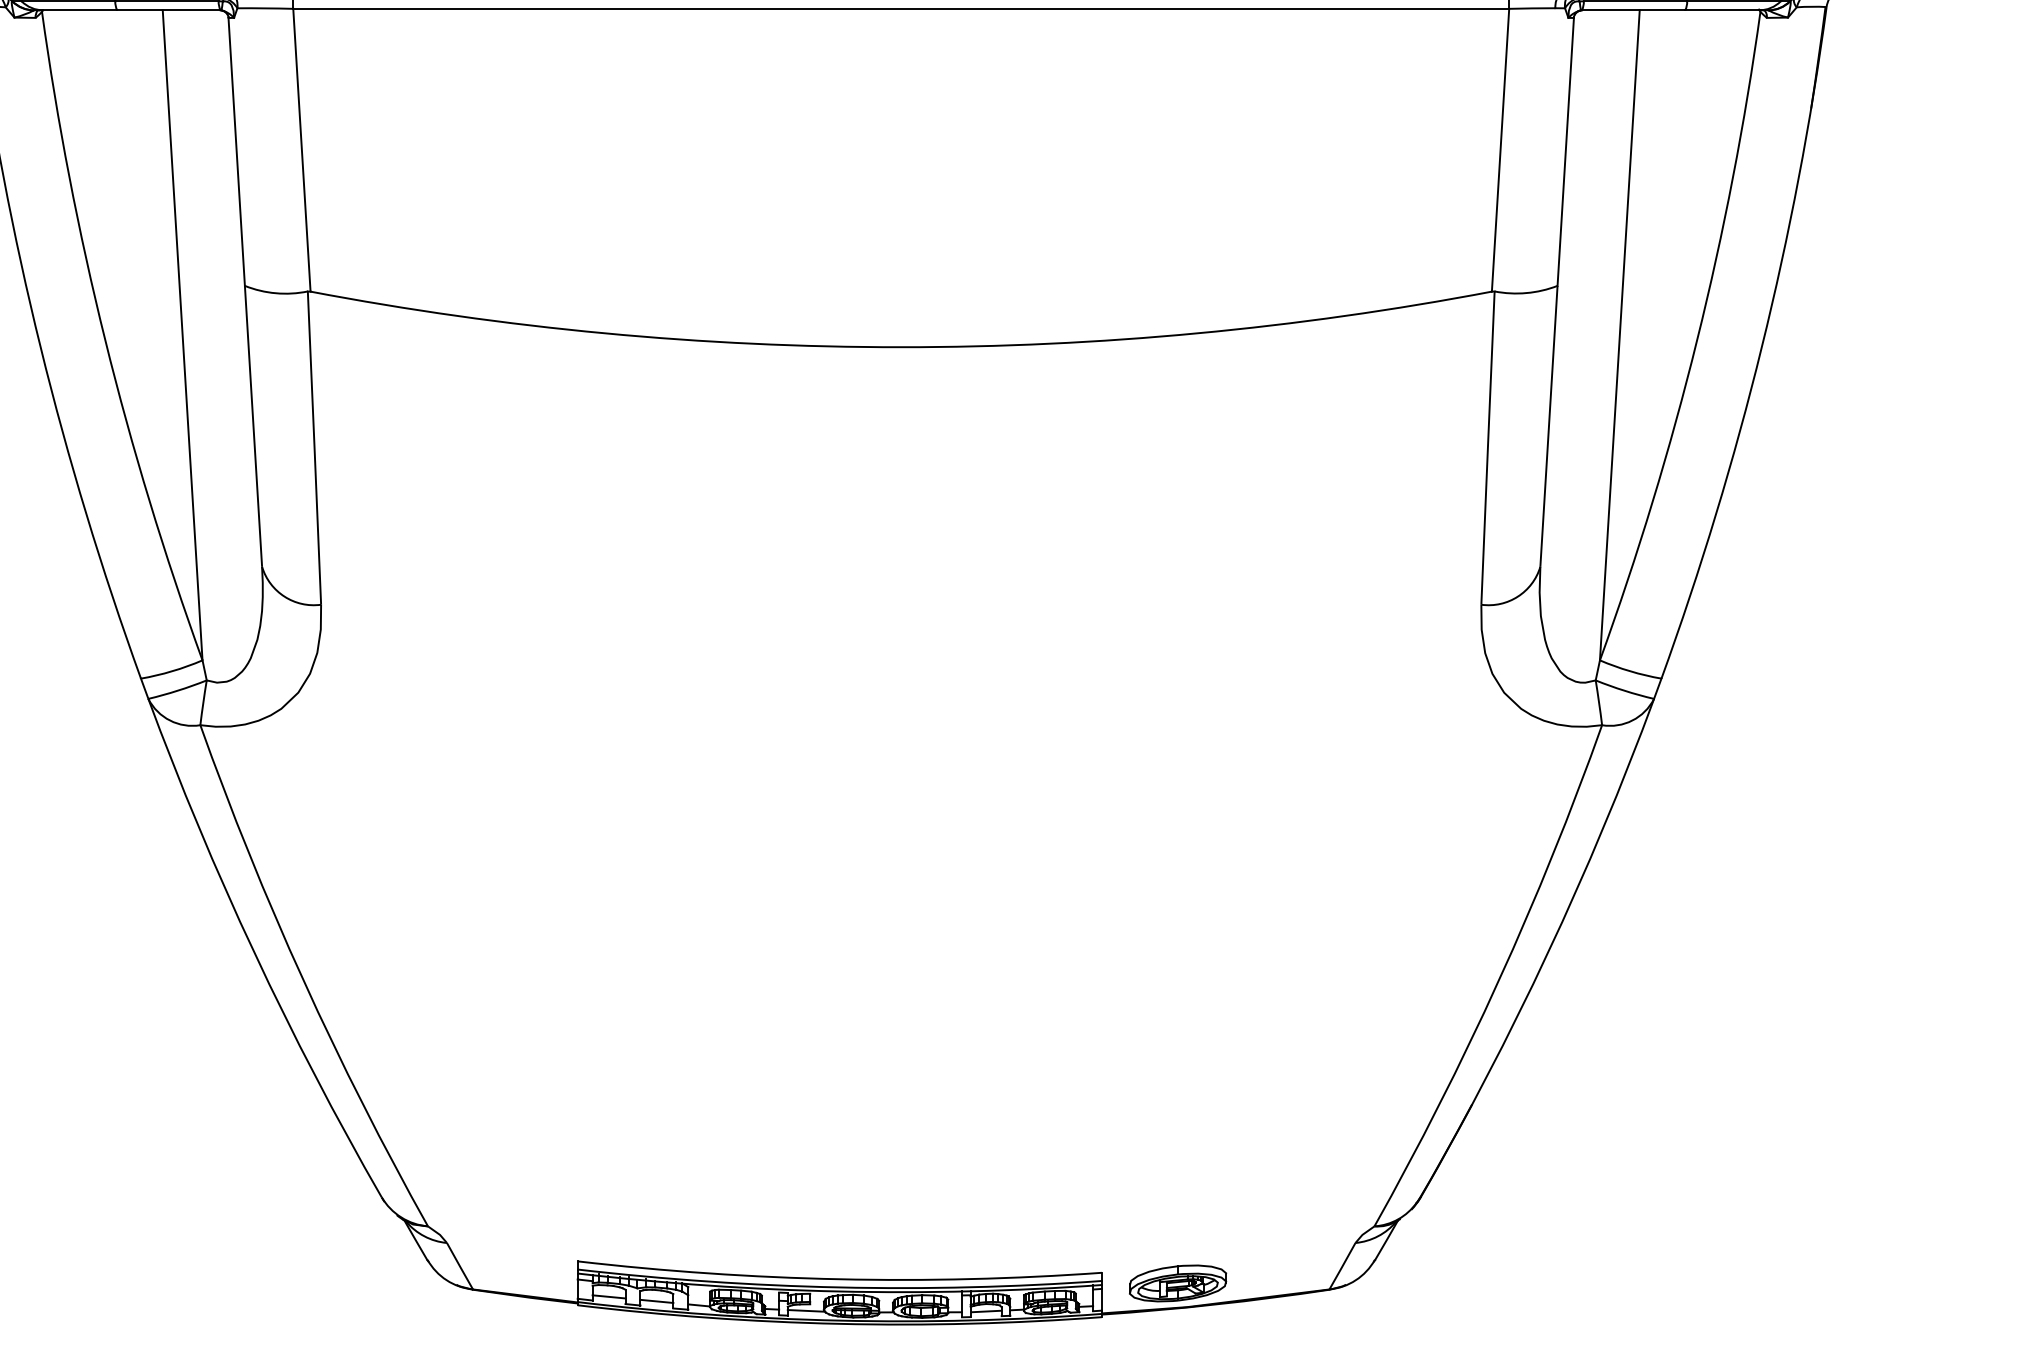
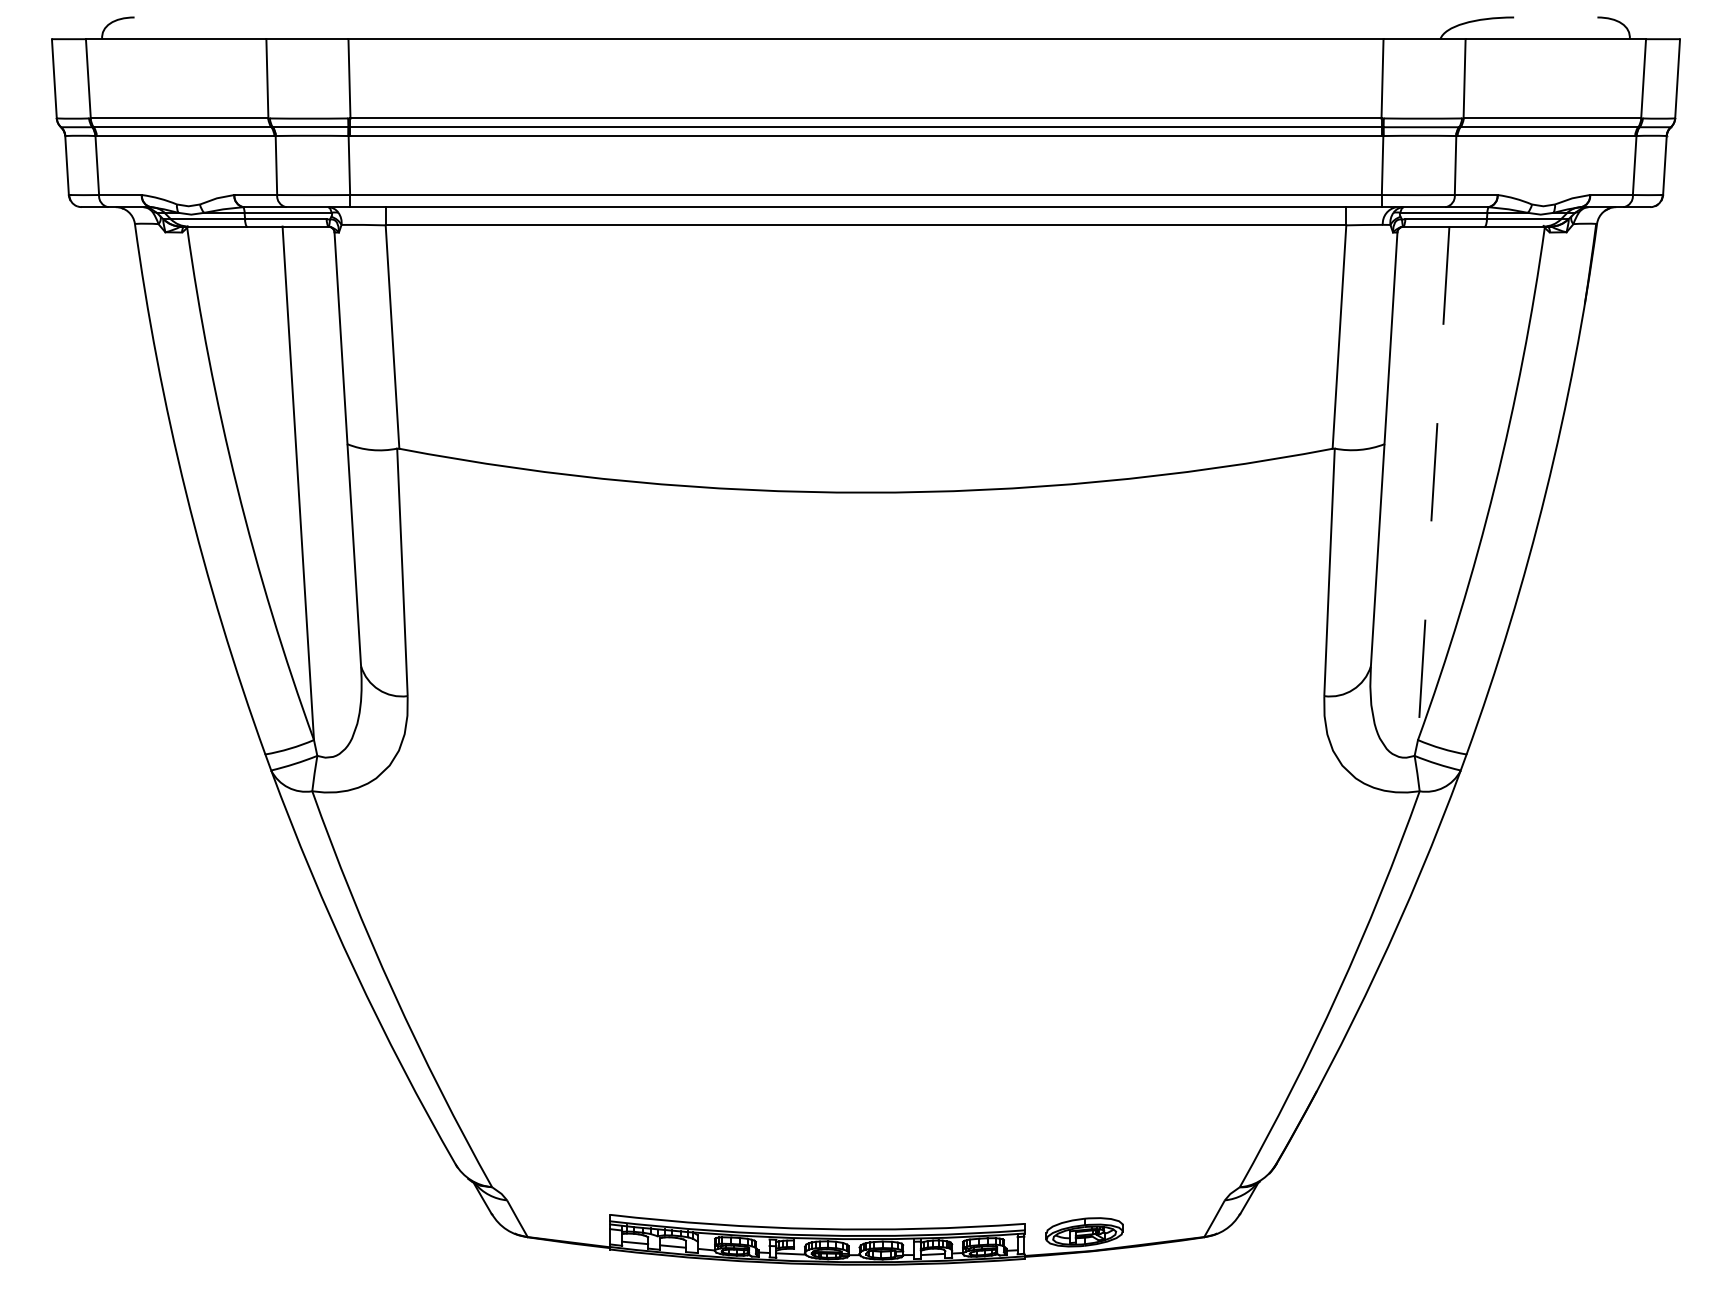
line: (1619, 335) -> (1433, 483), solid -> dashed

